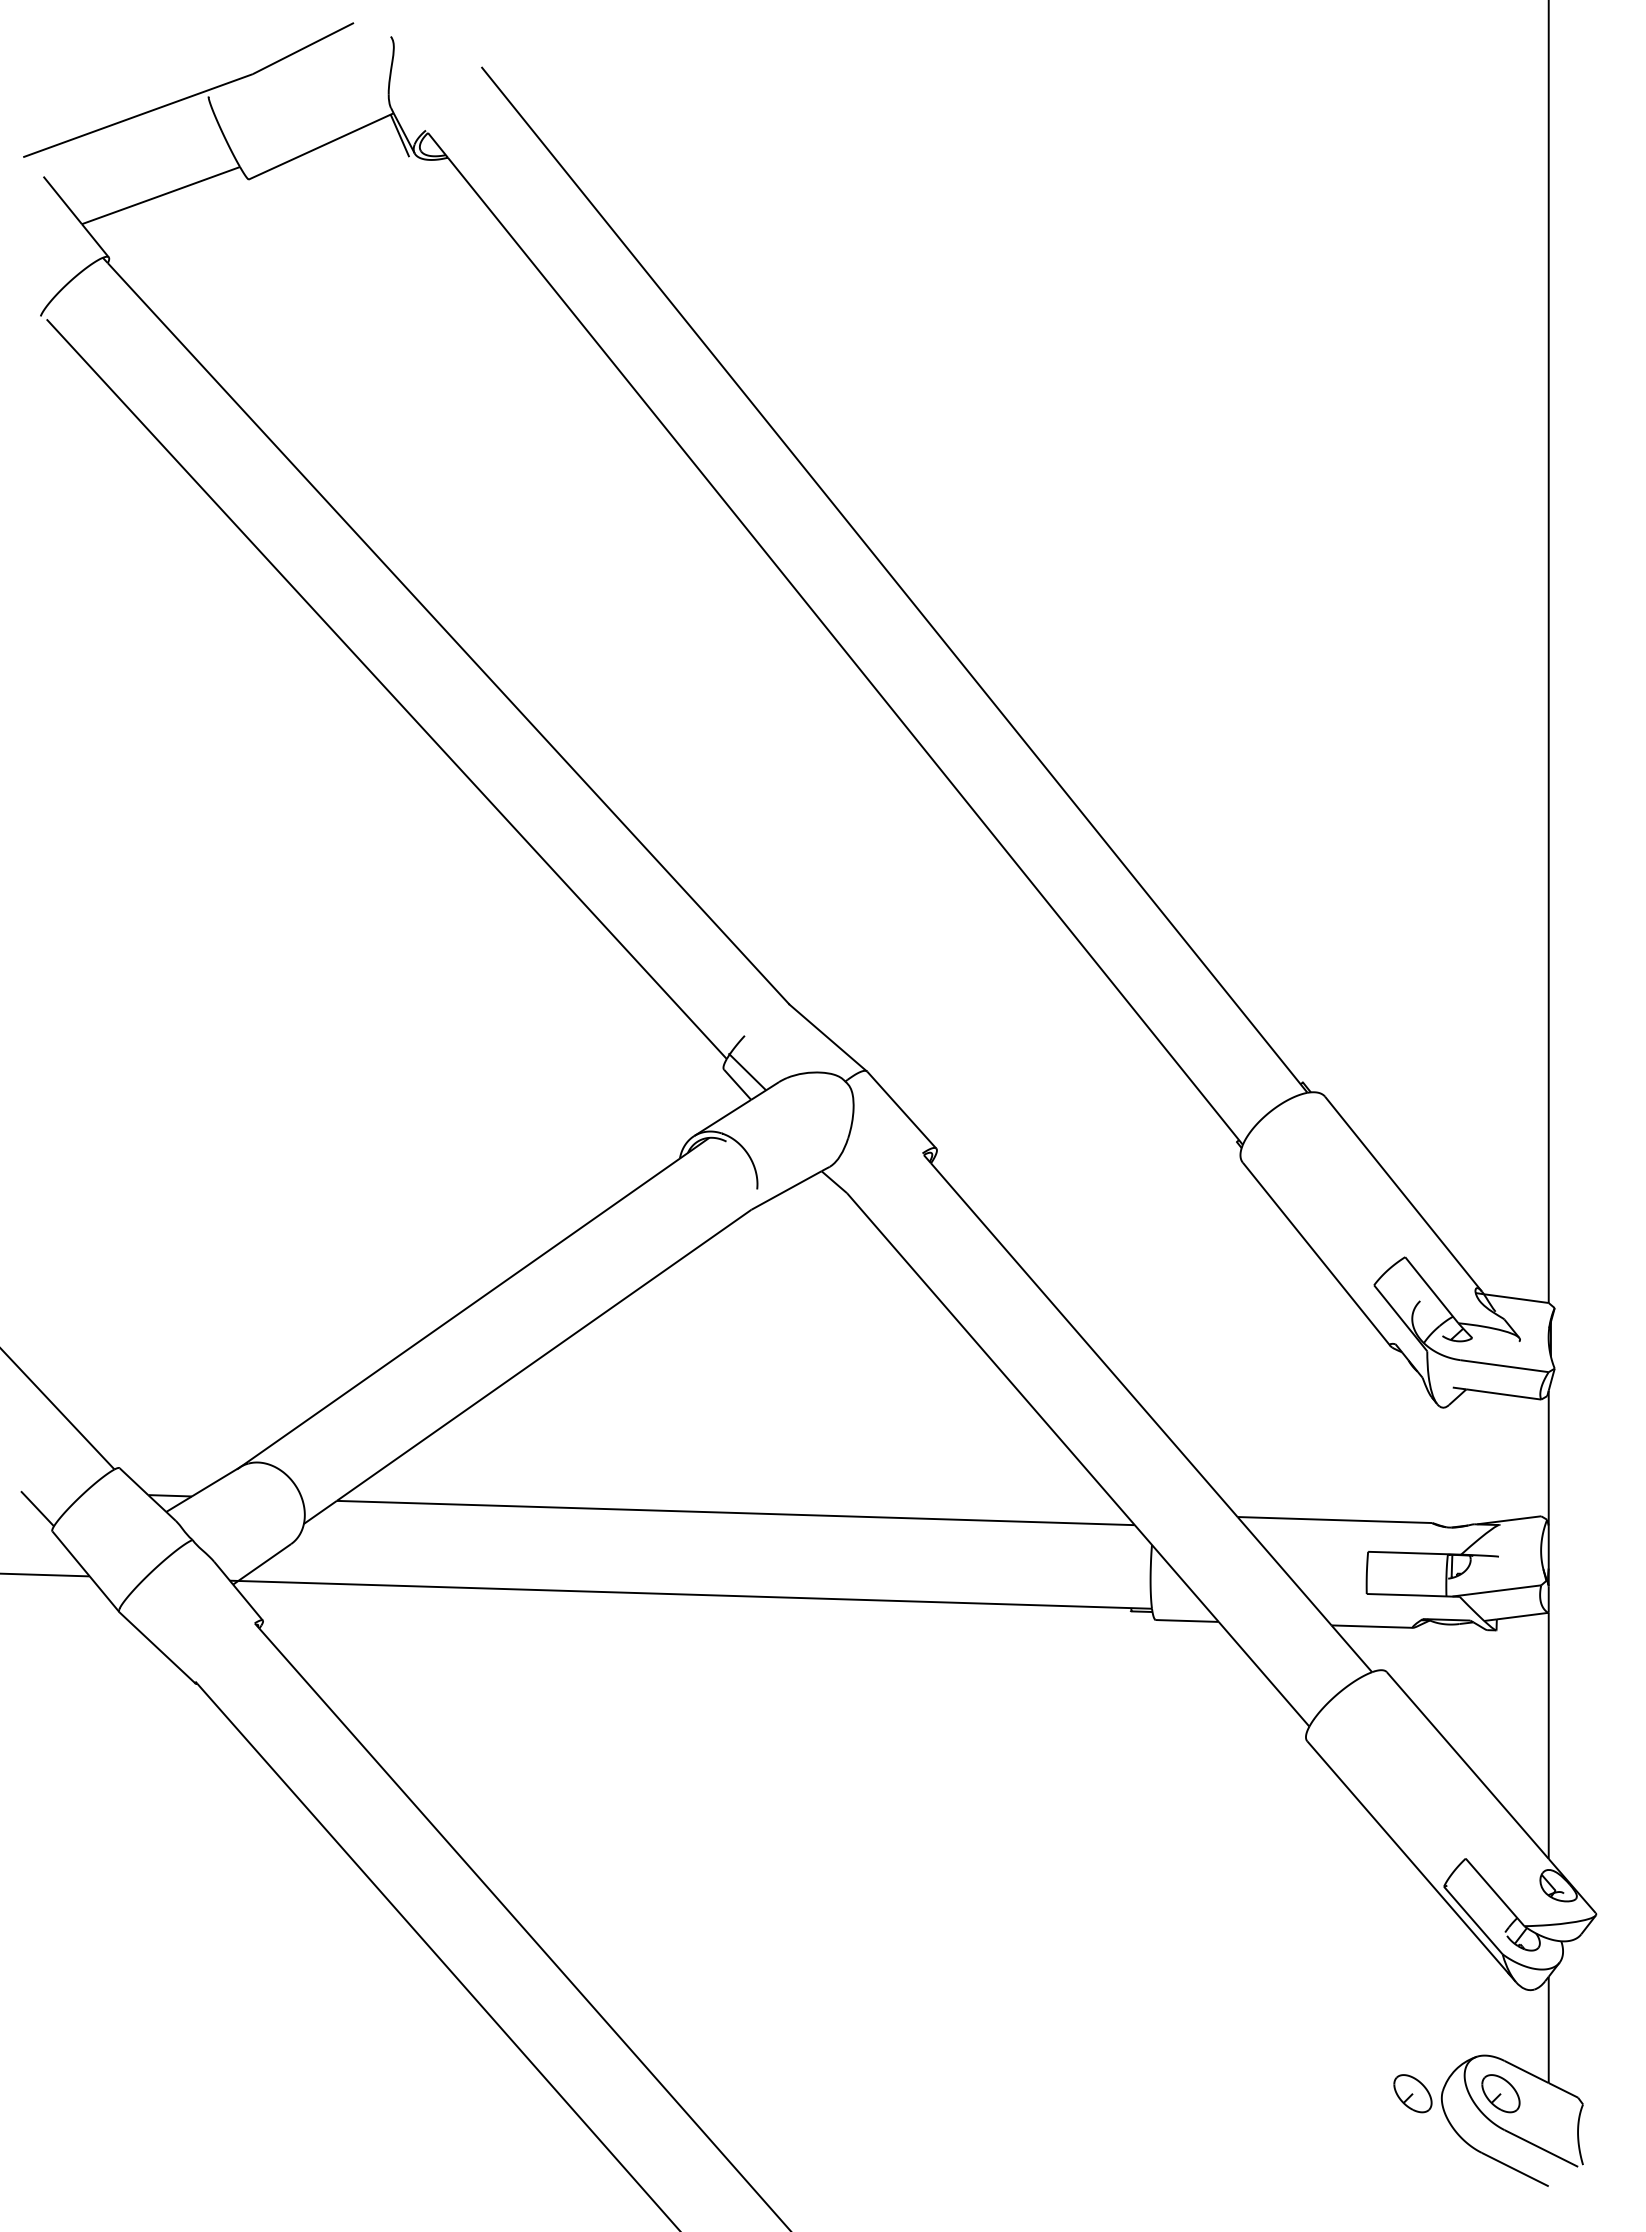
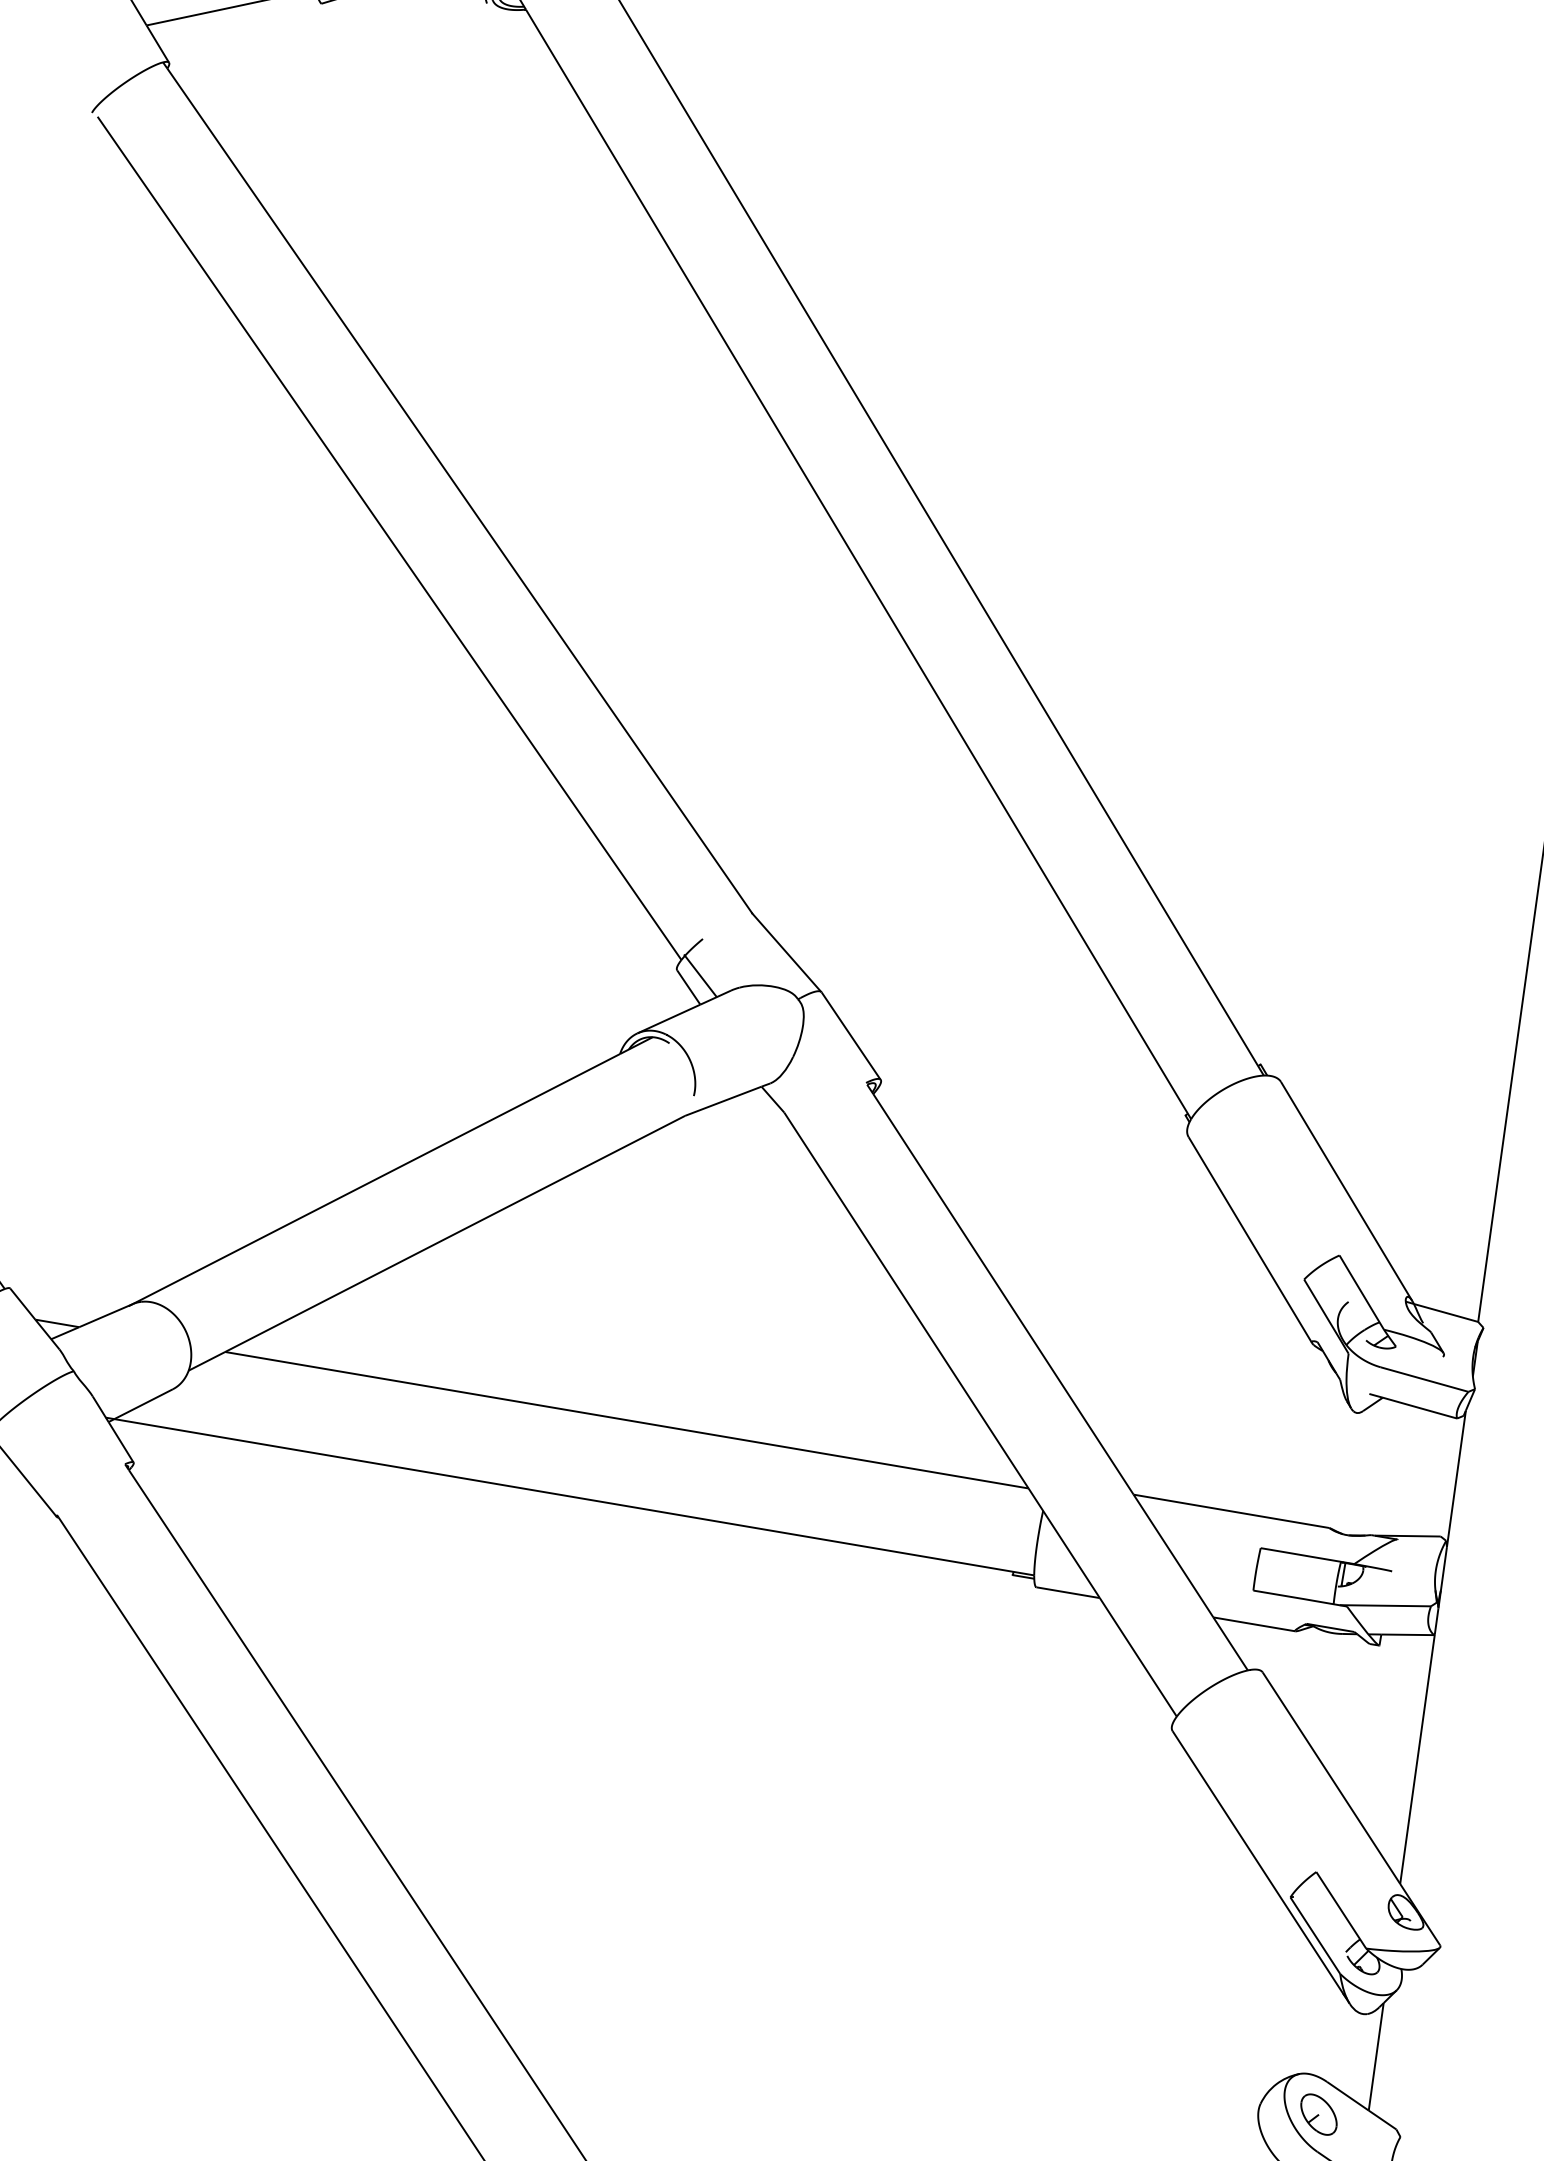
part: (1412, 2093) -> (1229, 2102), removed

